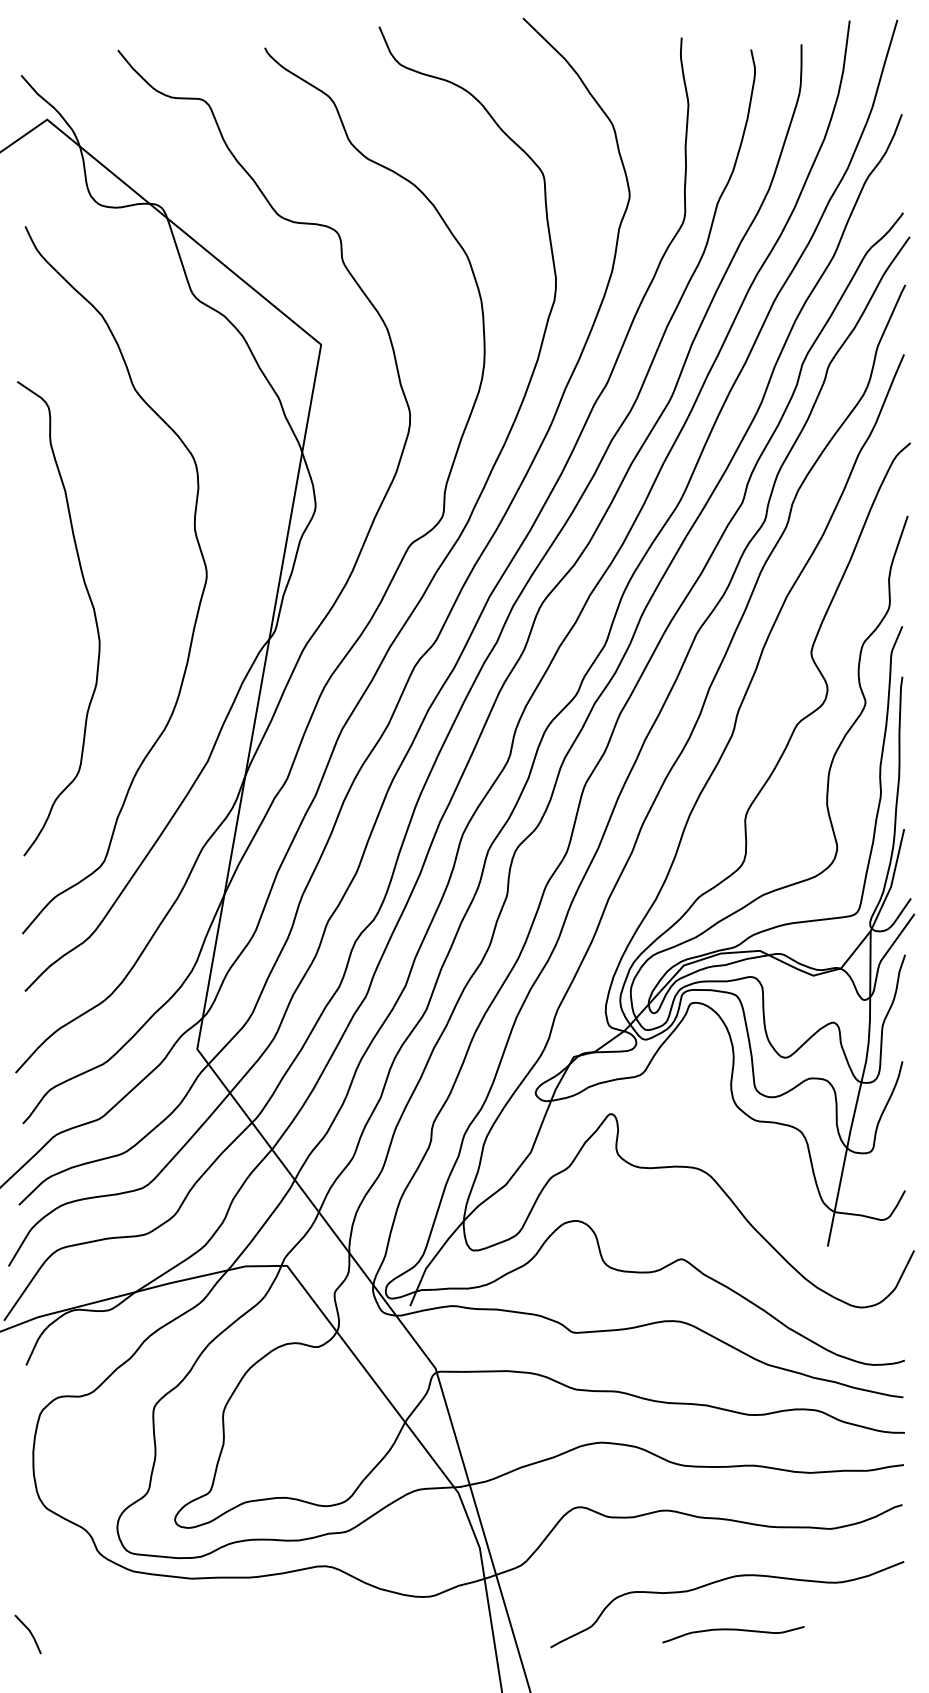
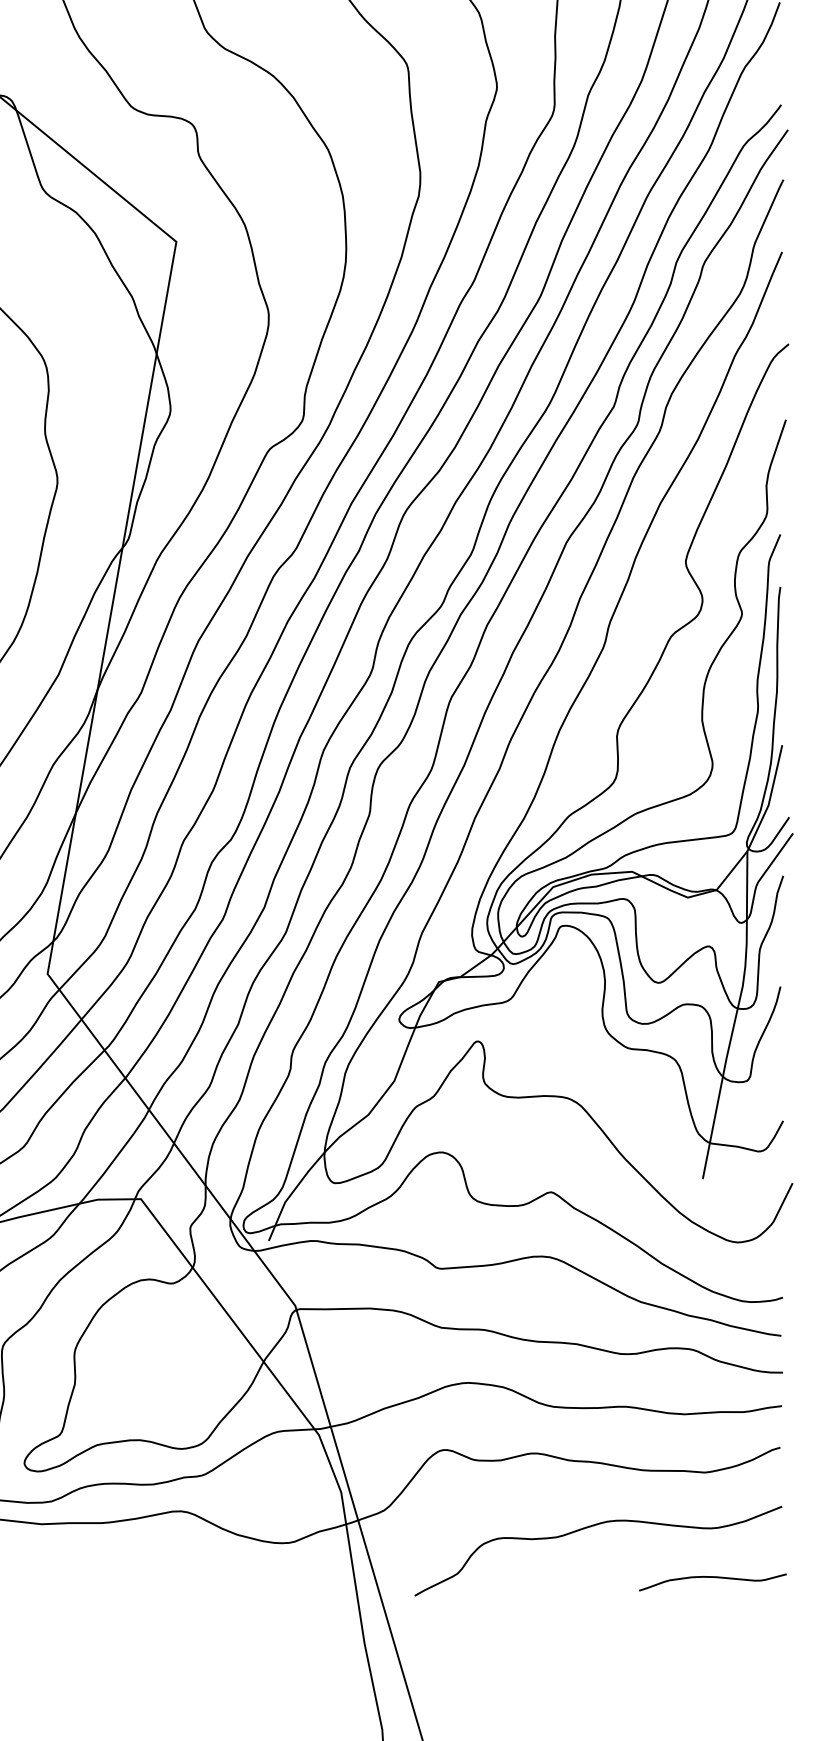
curve: (733, 1630) -> (712, 1578), moved

